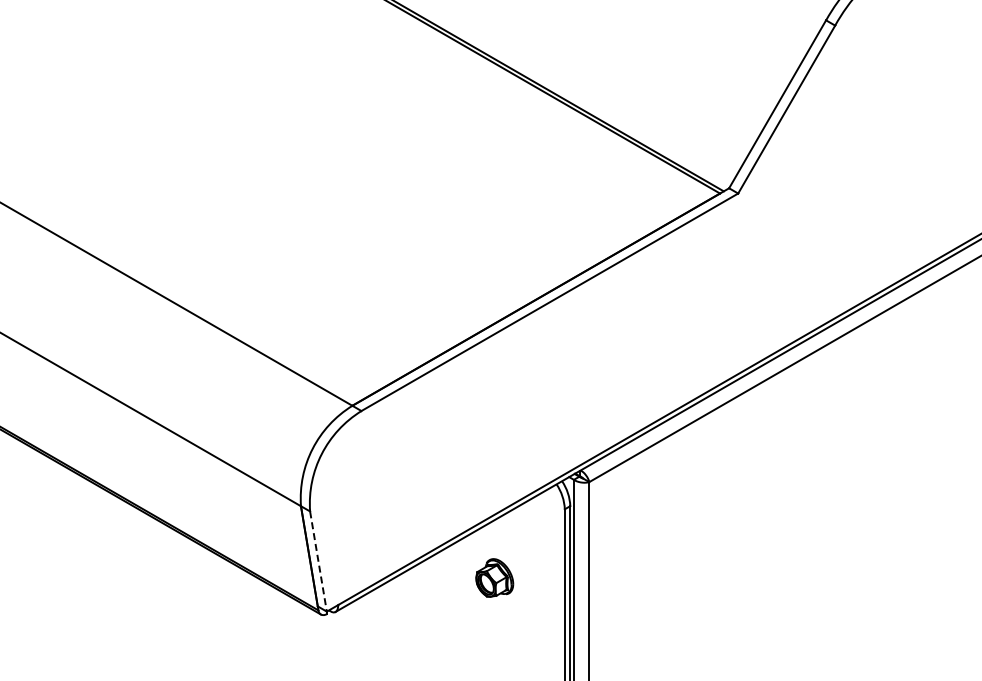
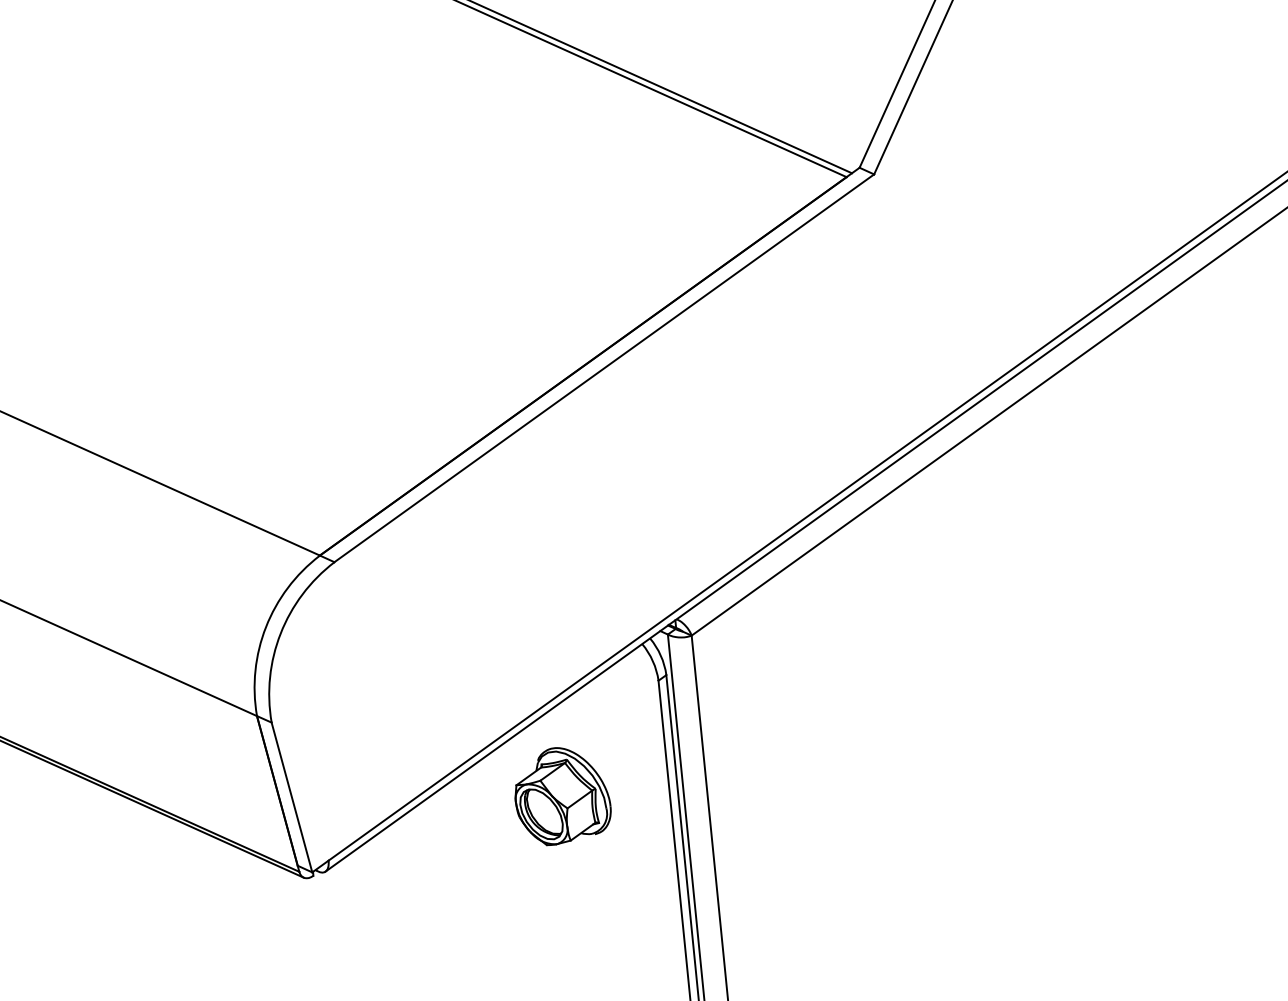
line: (318, 561) -> (291, 797), dashed -> solid
part: (494, 577) -> (561, 795), size x1.67

